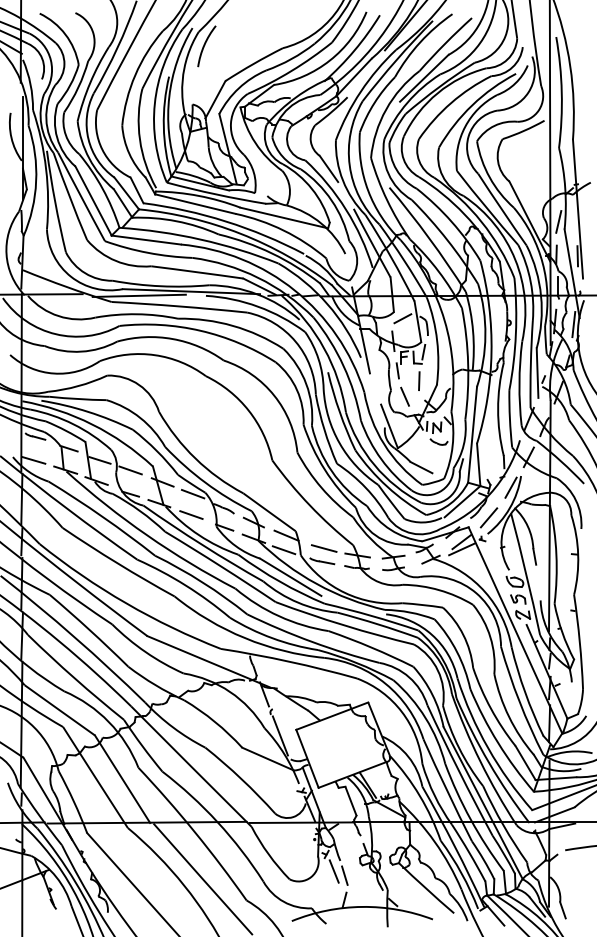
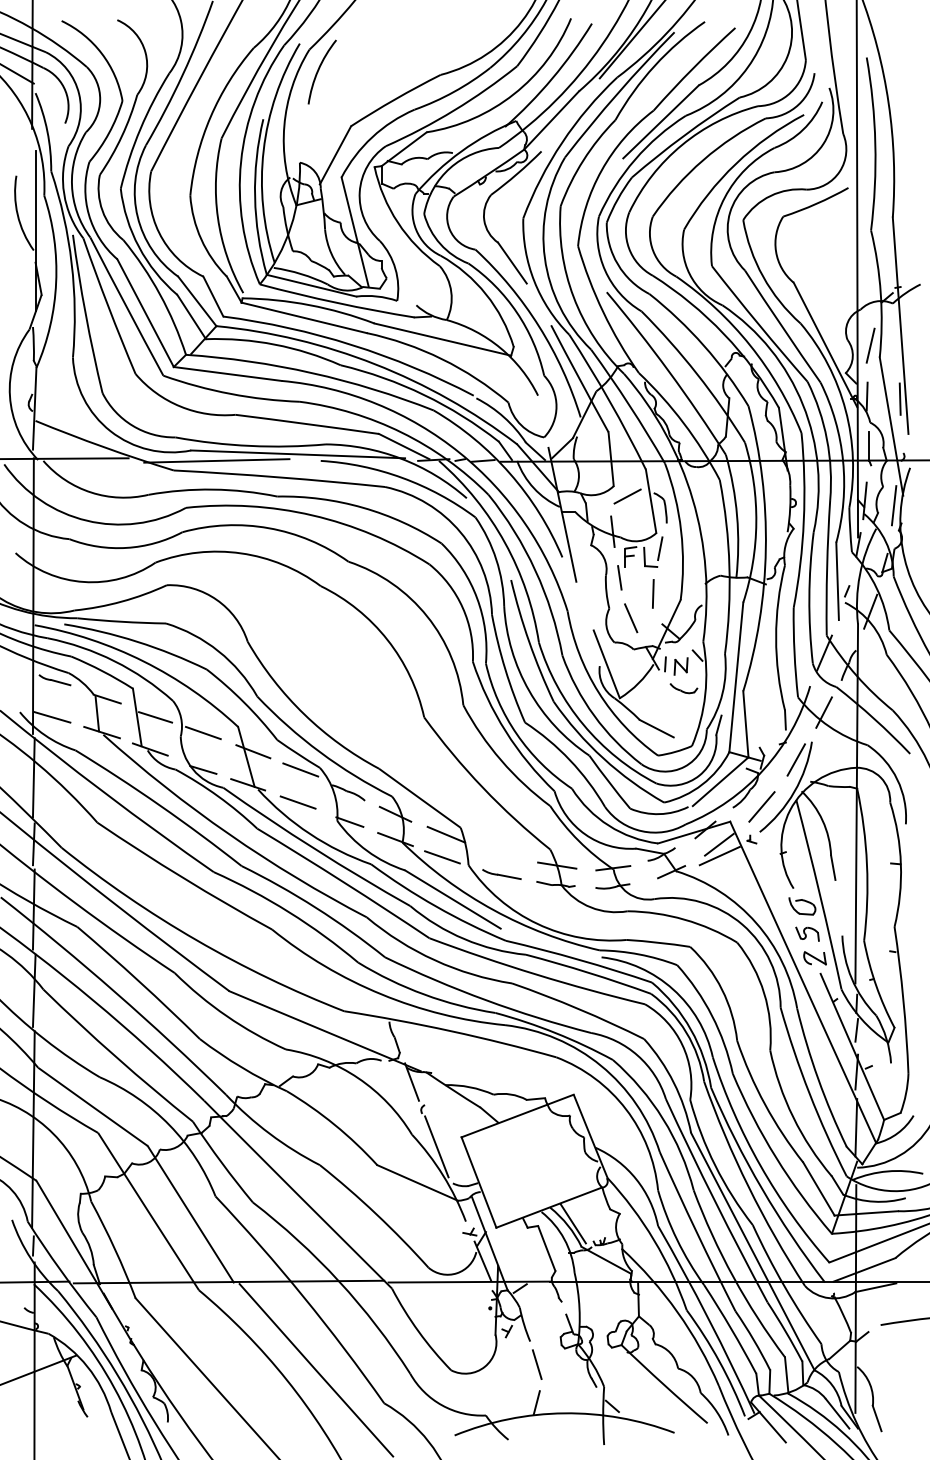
line: (323, 548) -> (503, 854), removed
line: (333, 871) -> (519, 1358), removed

